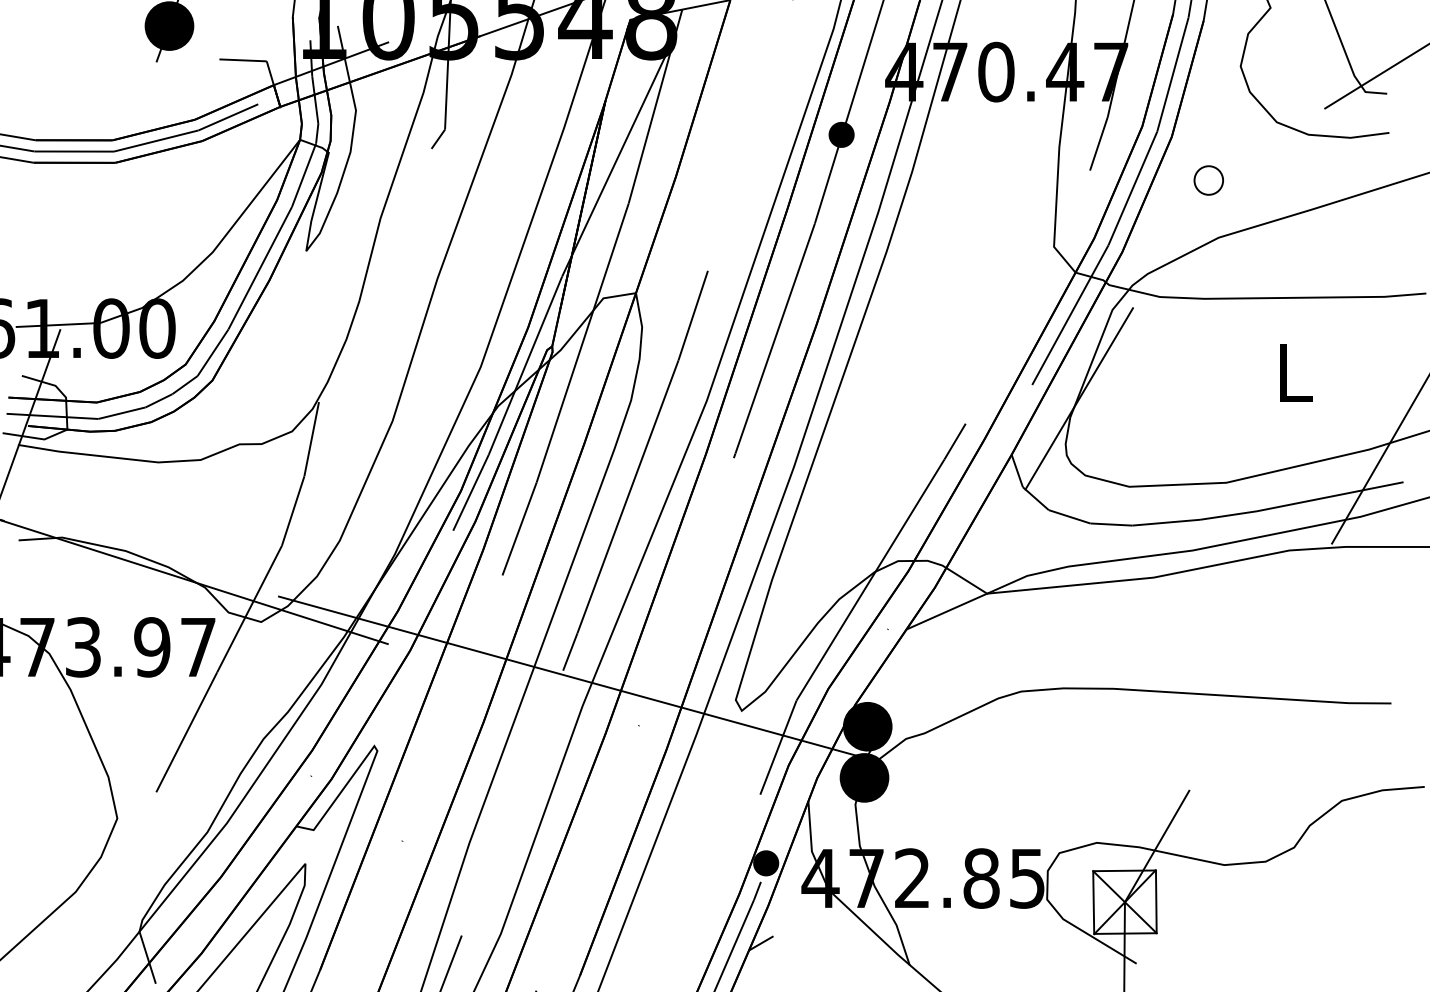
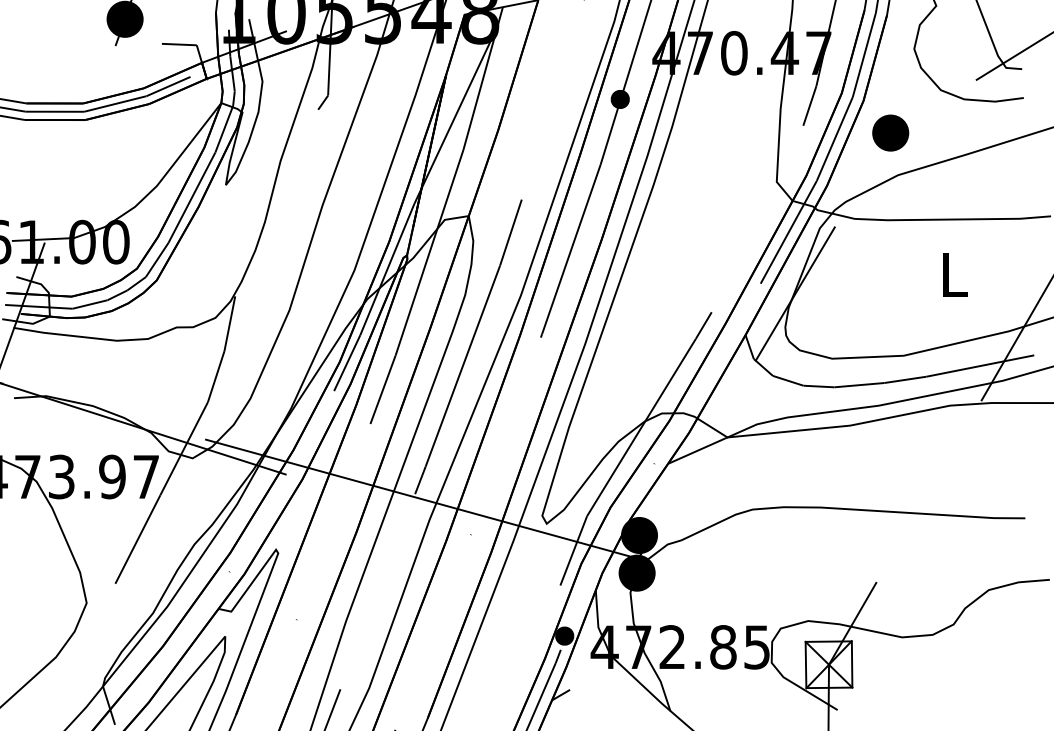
part: (1208, 180) -> (890, 133), size x1.67

